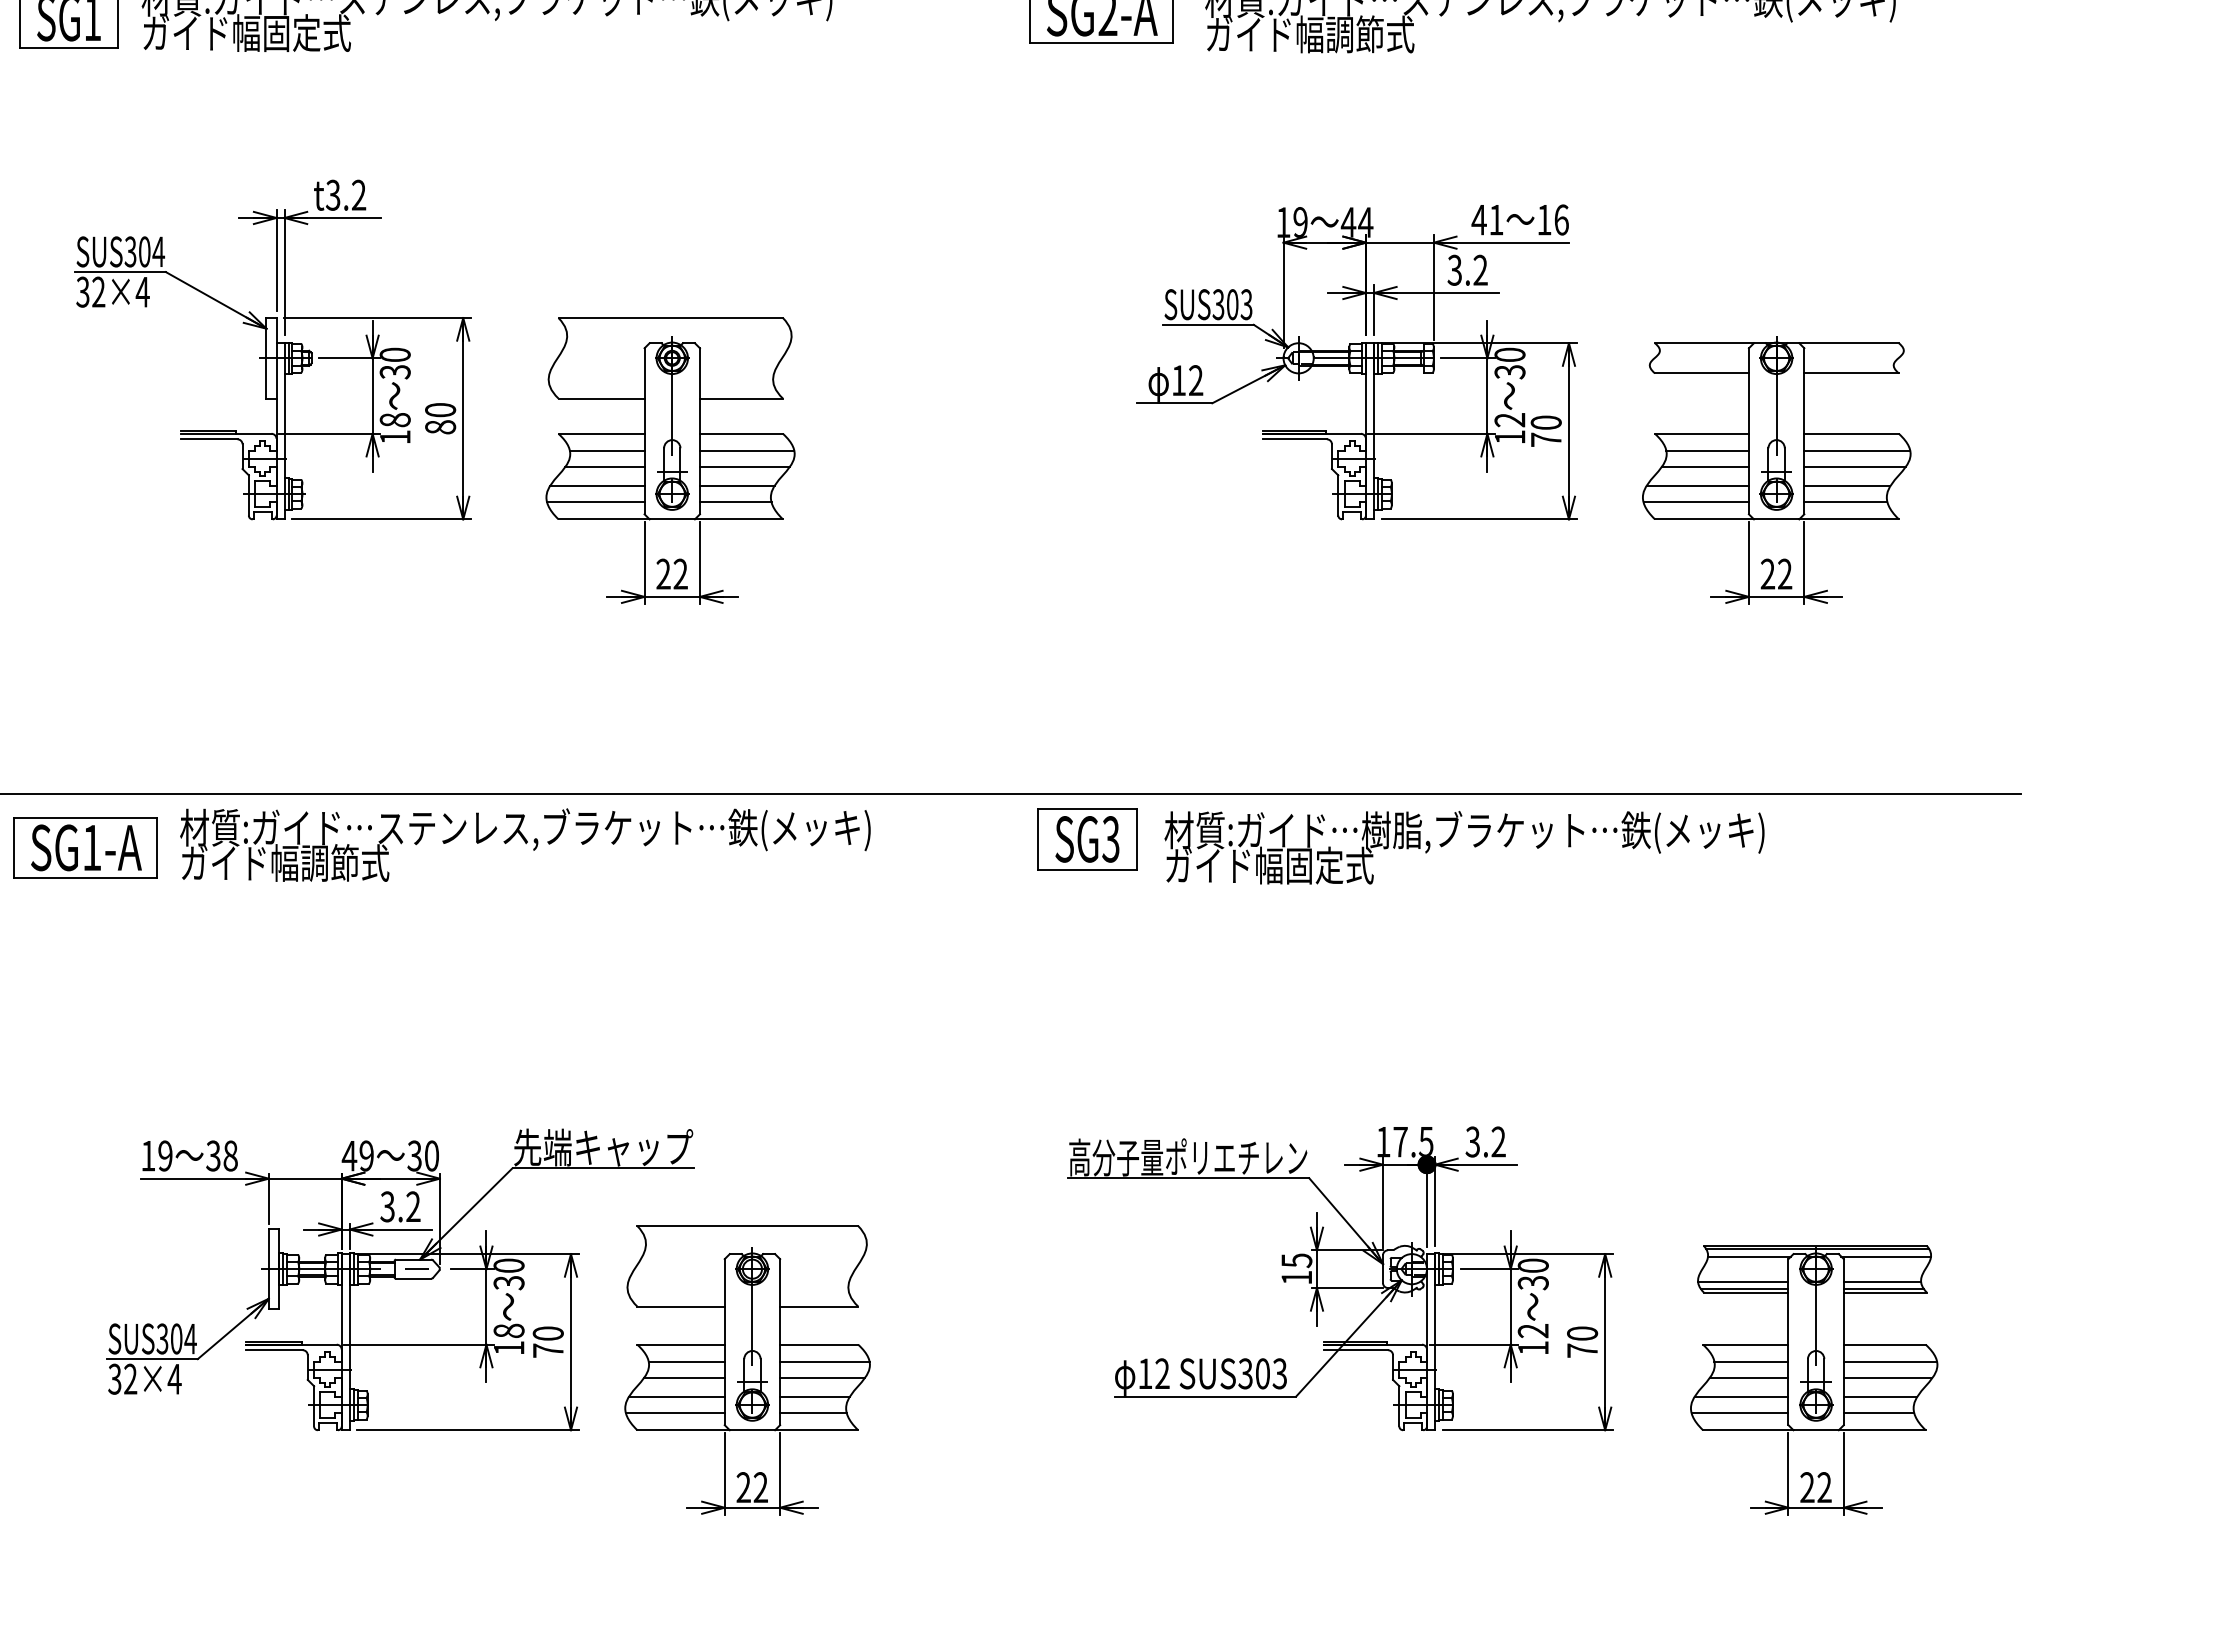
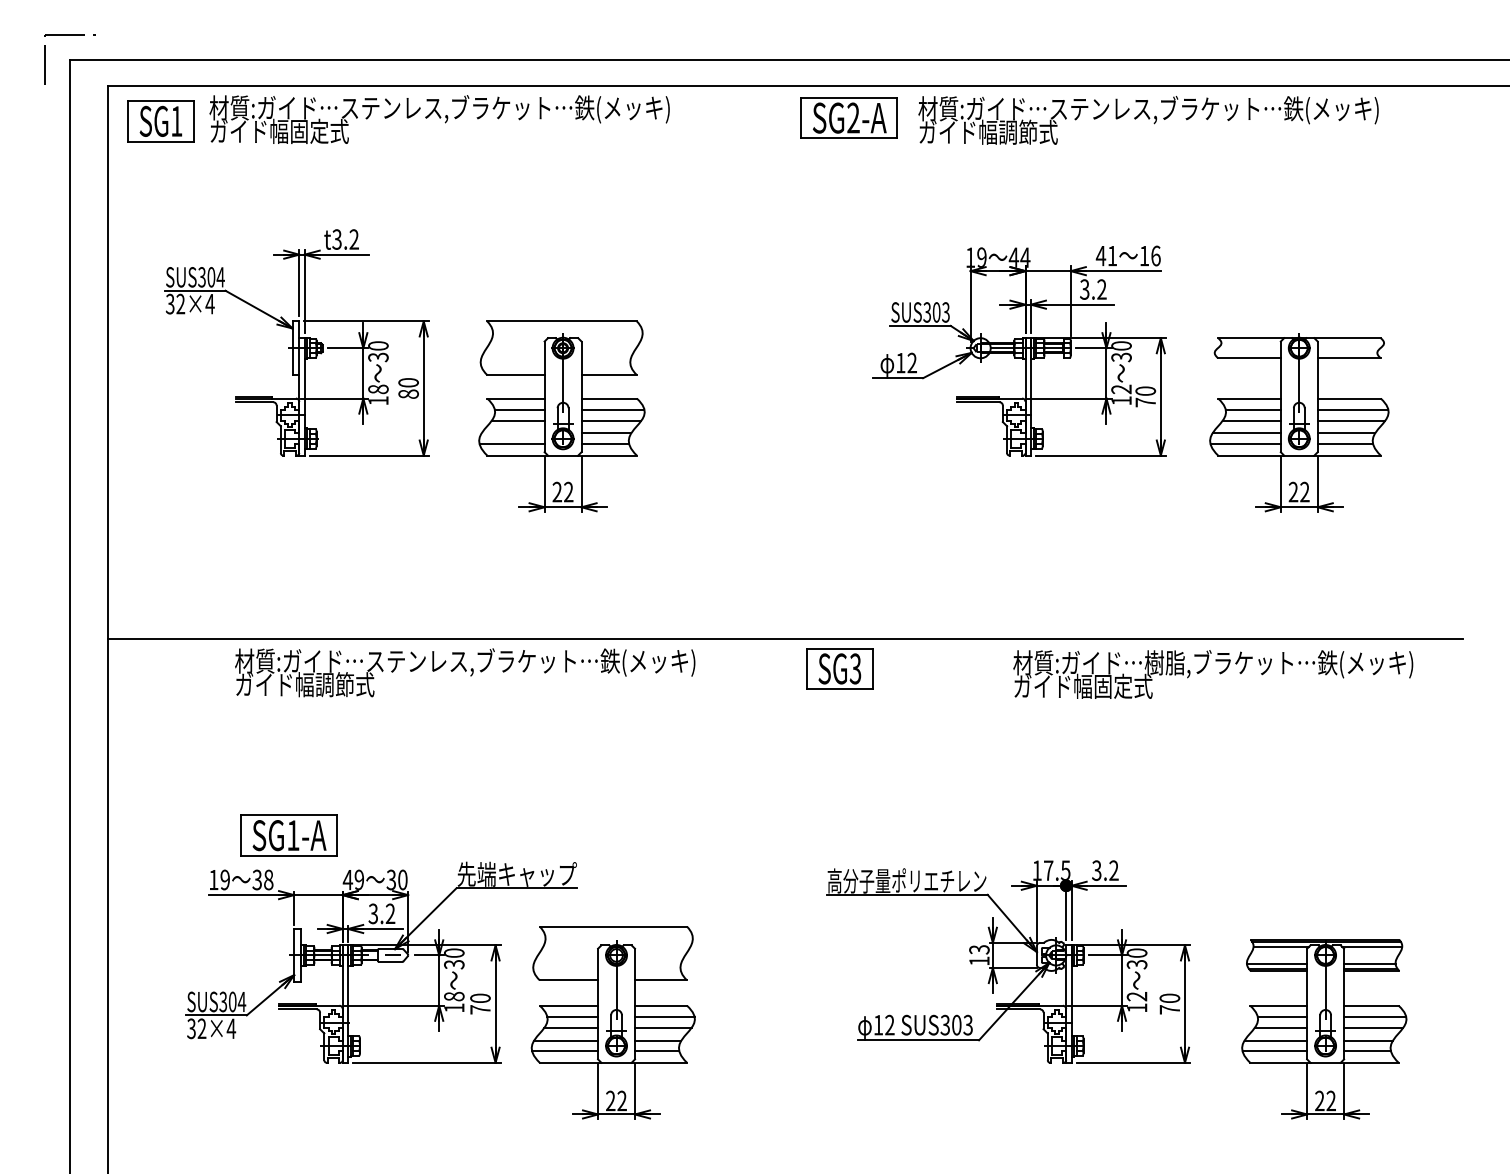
line: (596, 486) -> (512, 433), removed
part: (84, 847) -> (288, 835), moved
text: (1464, 847) -> (1213, 674), moved
text: (1295, 1260) -> (978, 949), 15 -> 13

